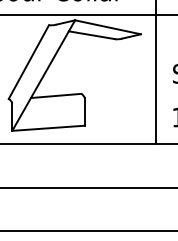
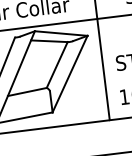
line: (97, 66) -> (56, 65), added
line: (112, 79) -> (69, 73), added

